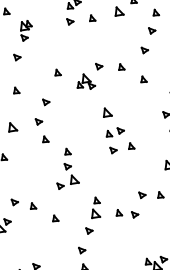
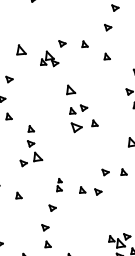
part: (57, 72) -> (20, 49), size x1.6
part: (113, 150) -> (76, 127), size x1.6
part: (96, 207) -> (59, 184), size x0.6

